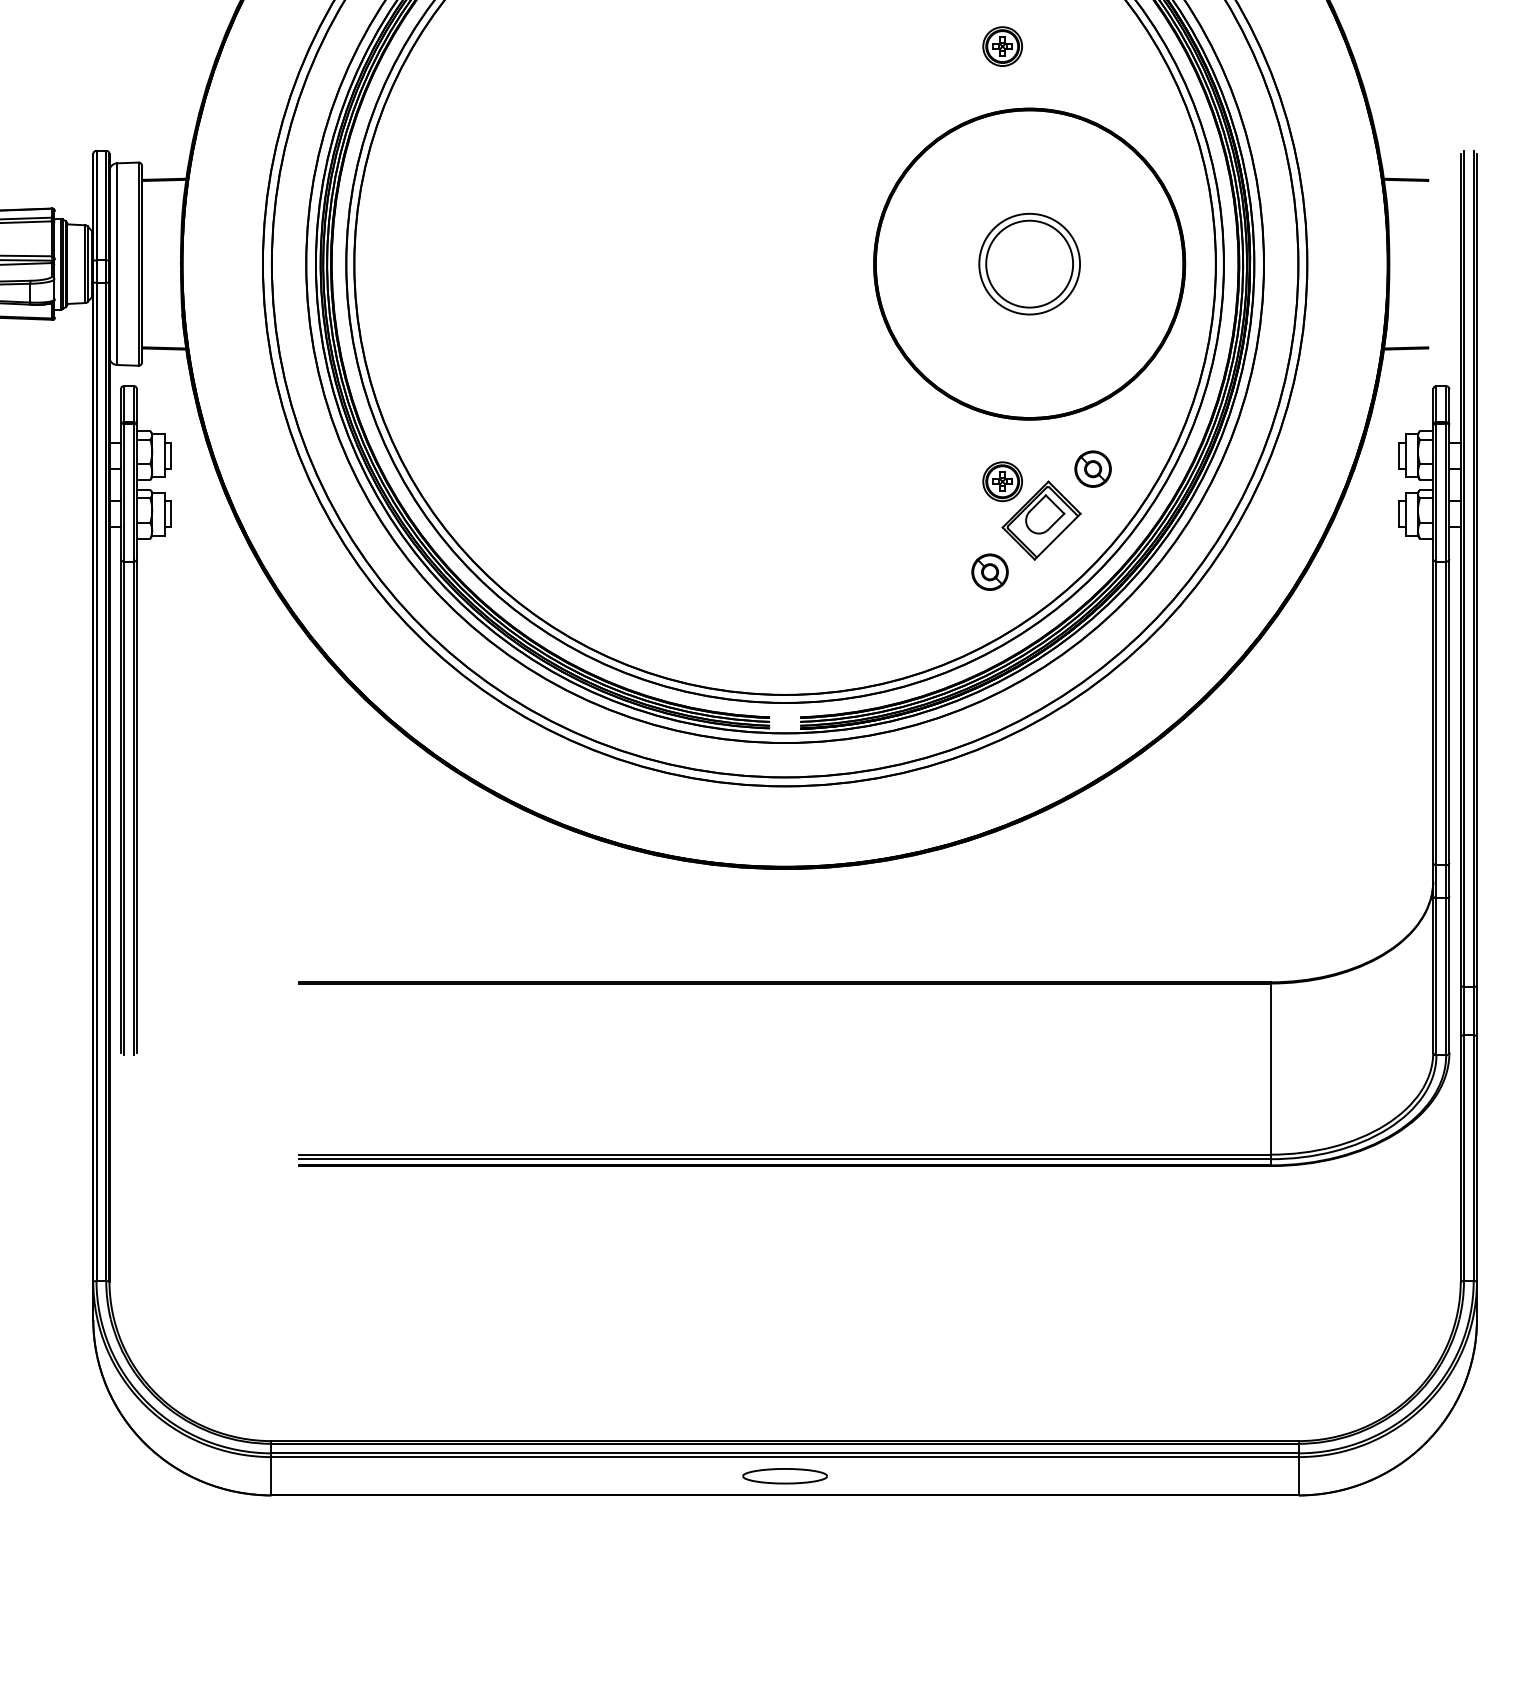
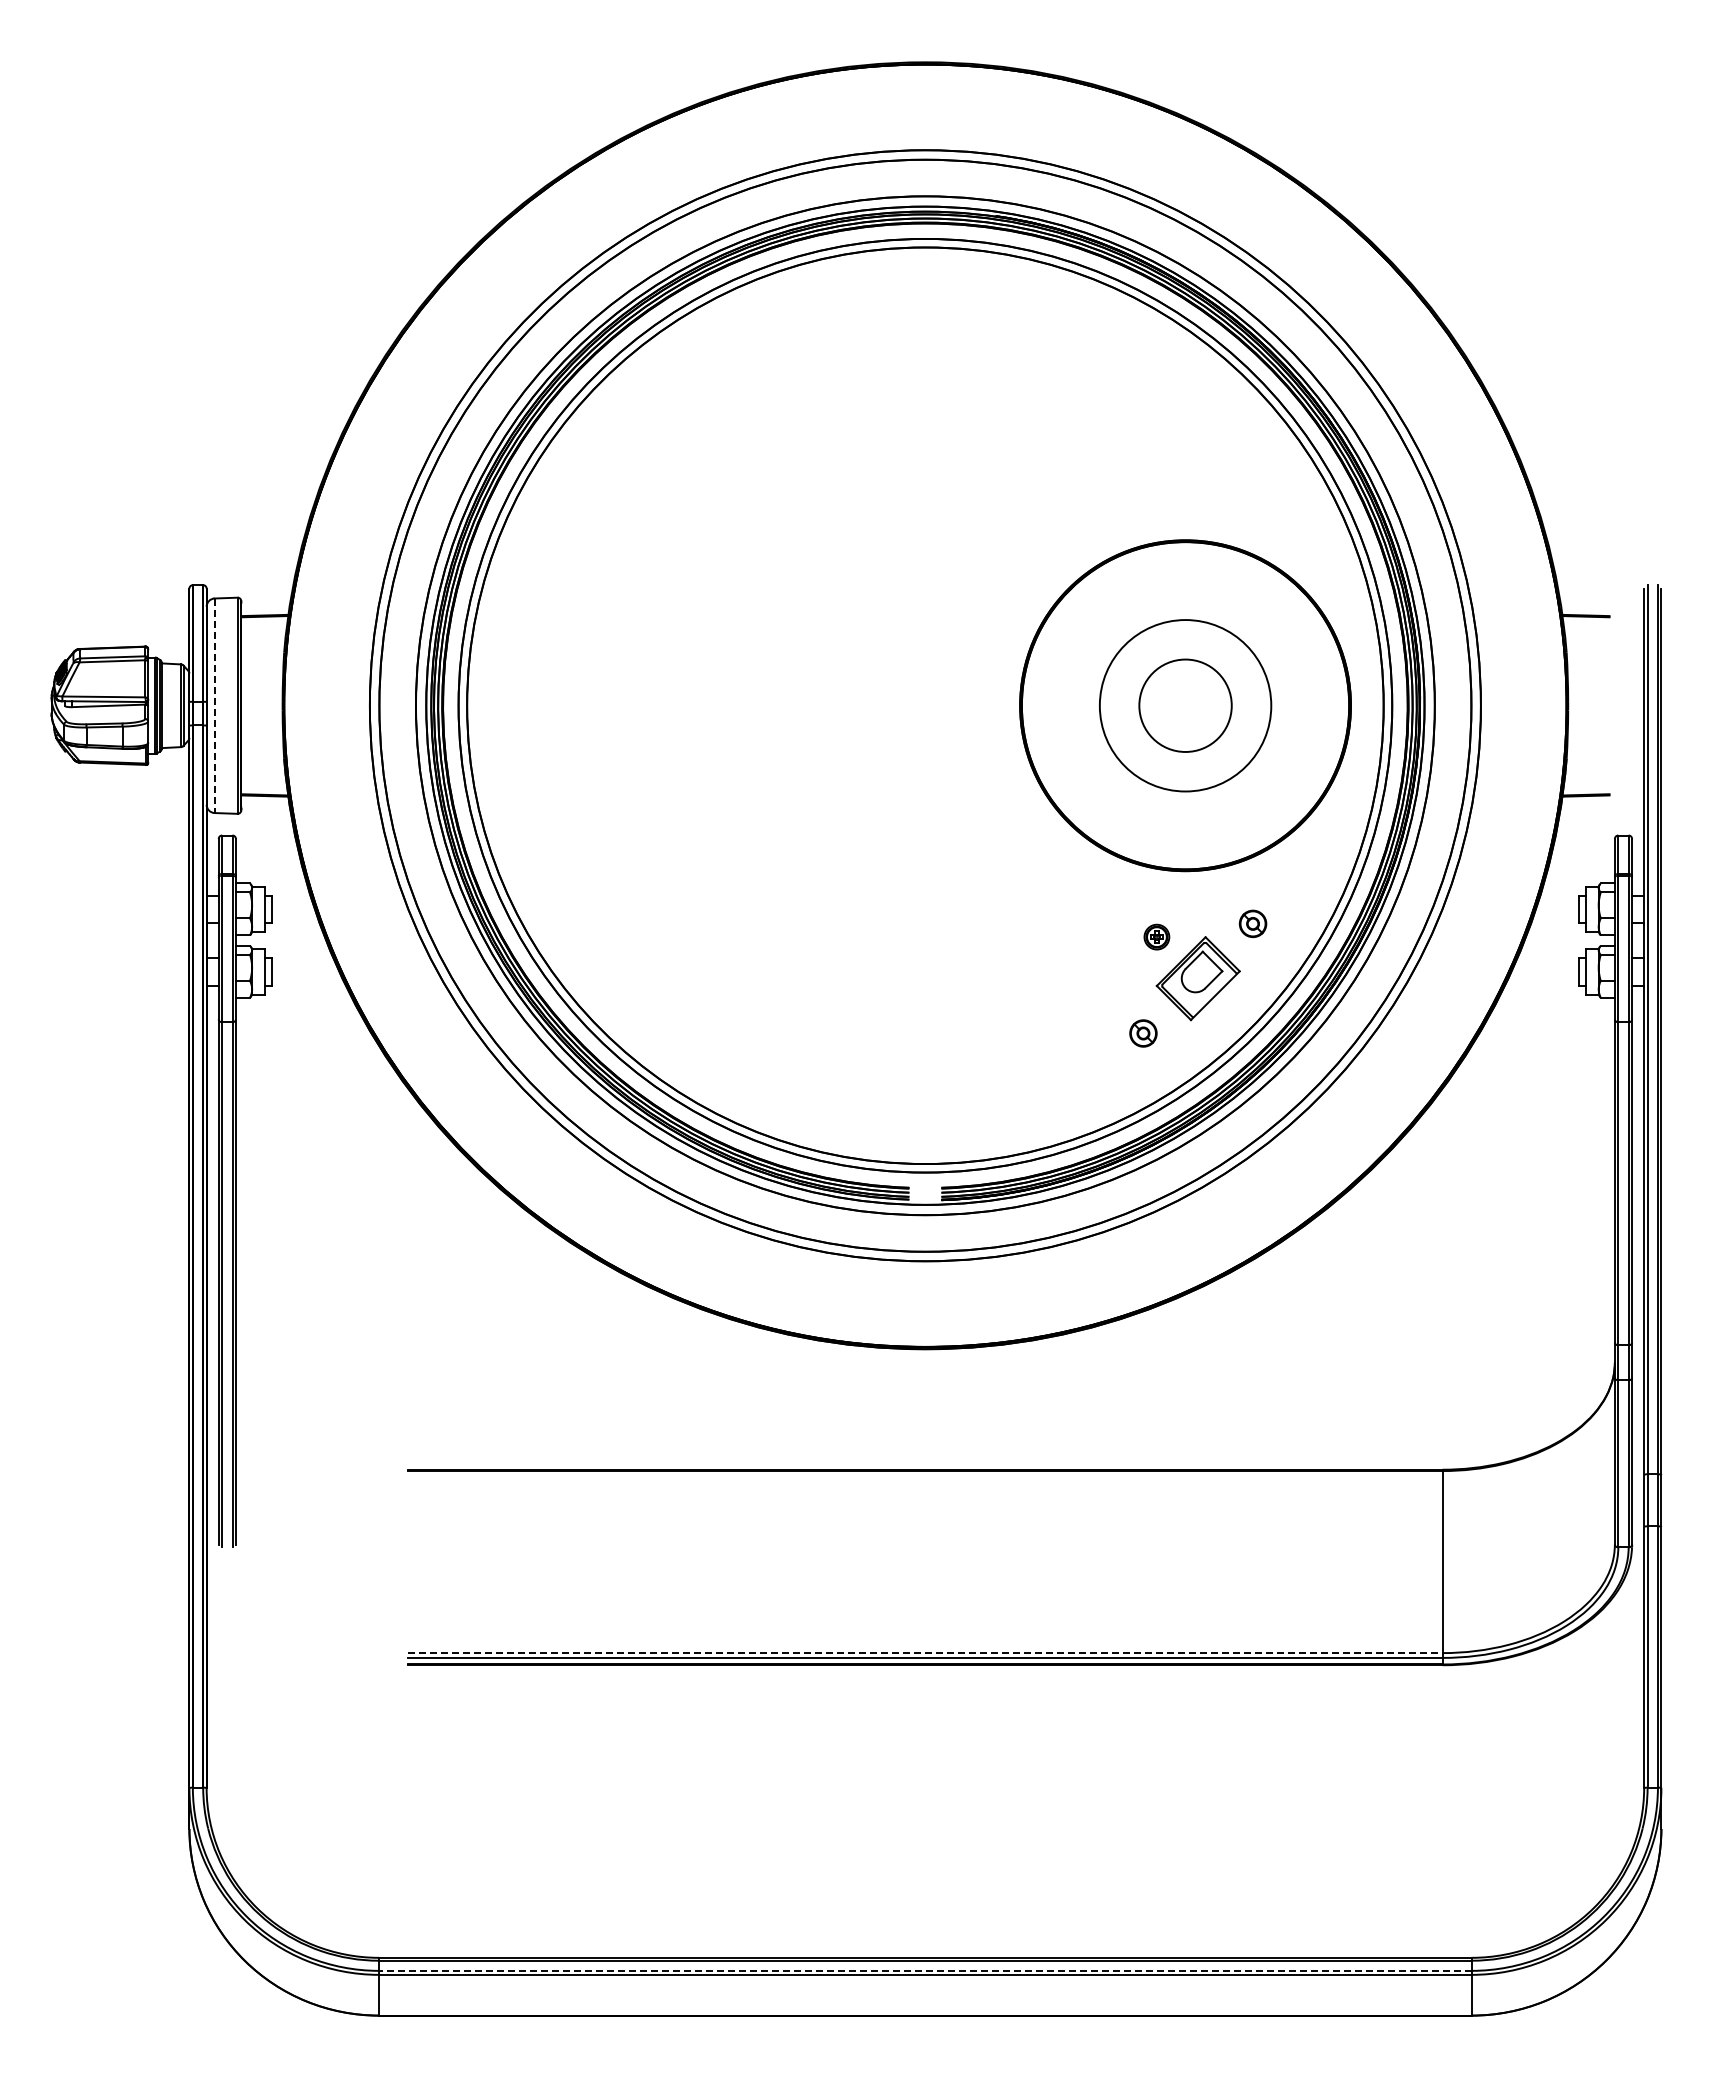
part: (1002, 45) -> (1156, 473), removed
circle: (1029, 263) -> (1185, 705), size x1.6
line: (116, 264) -> (214, 706), solid -> dashed
part: (1092, 468) -> (1252, 923), size x0.7
part: (1002, 481) -> (1156, 936), size x0.6
part: (990, 572) -> (1143, 1033), size x0.7
line: (785, 1155) -> (925, 1653), solid -> dashed
line: (784, 1453) -> (924, 1970), solid -> dashed
part: (784, 1475) -> (924, 1994), removed

